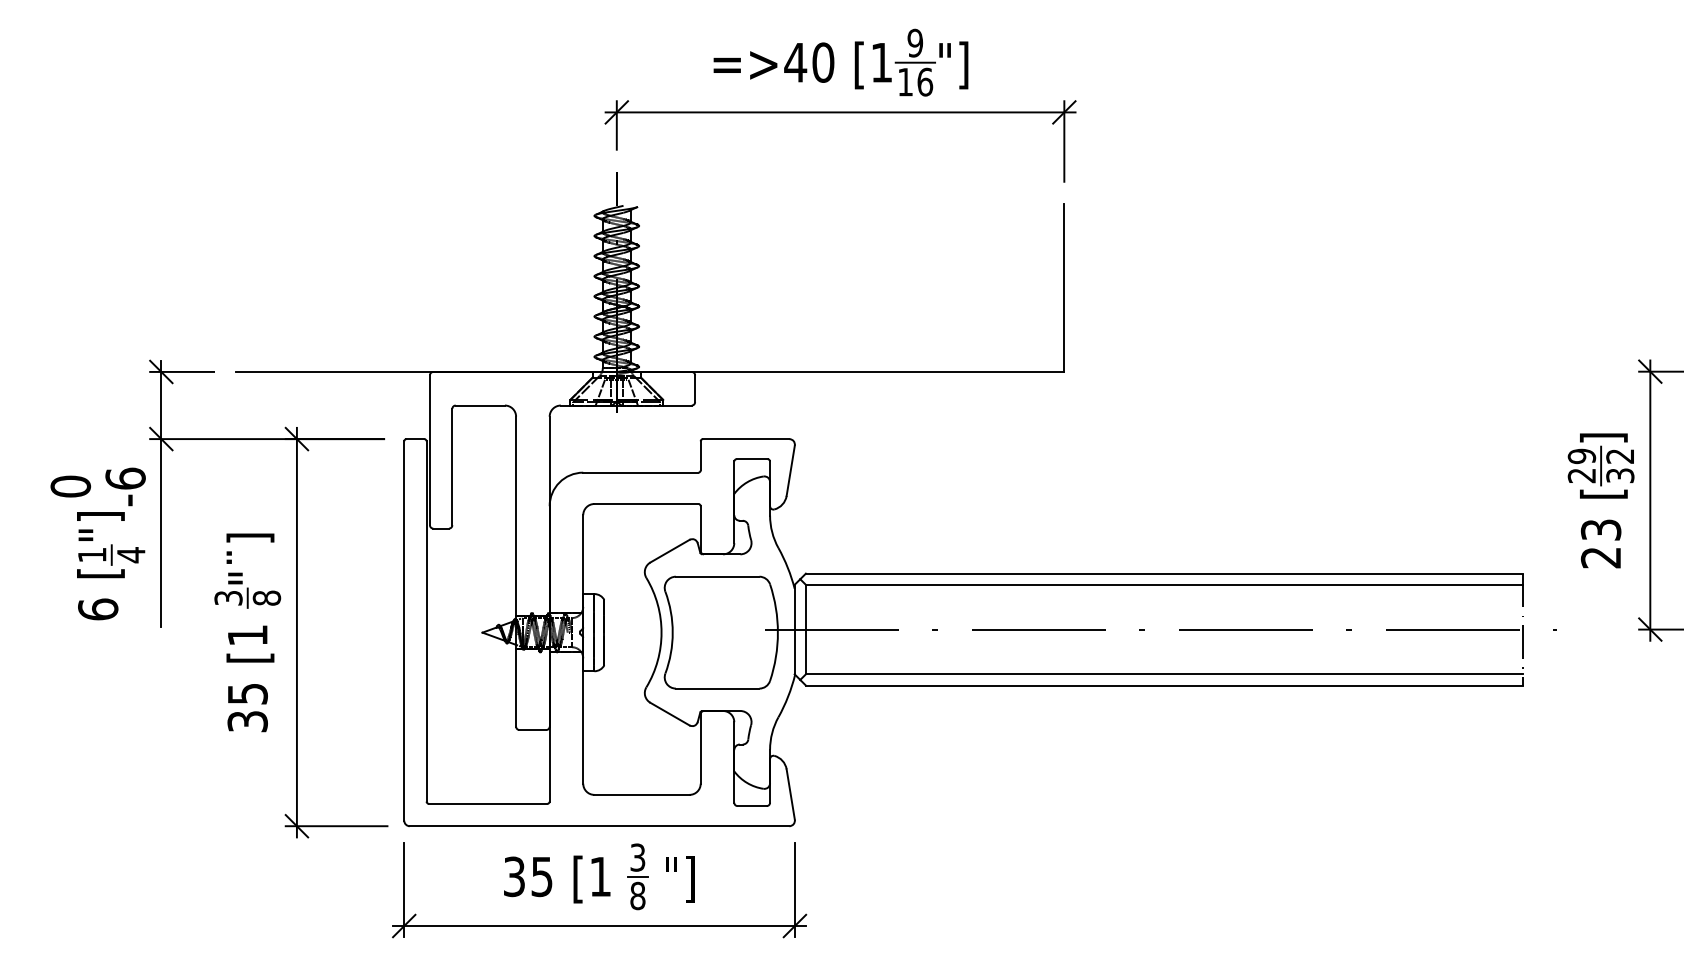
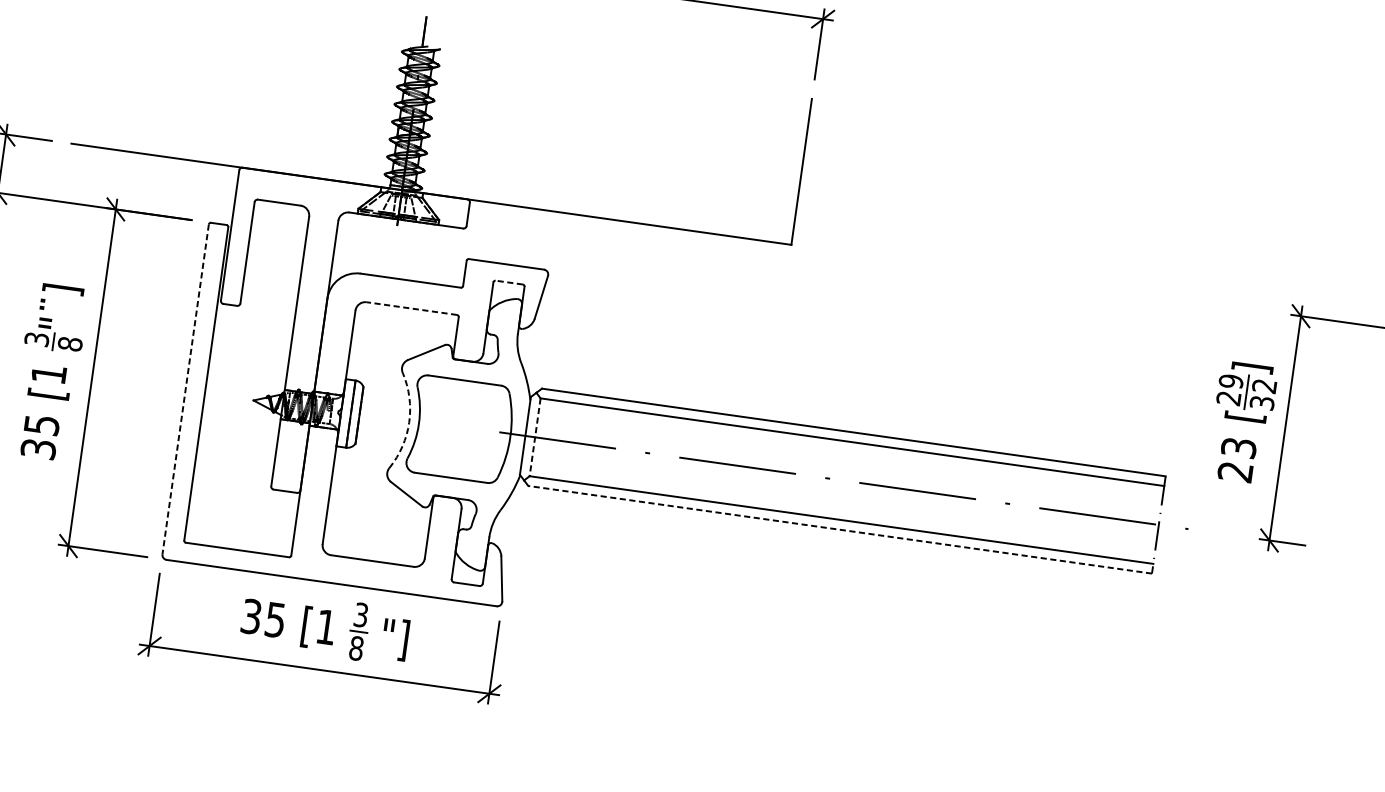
line: (752, 459) -> (509, 282), solid -> dashed
line: (645, 504) -> (410, 308), solid -> dashed
line: (805, 629) -> (534, 437), solid -> dashed
line: (404, 630) -> (185, 389), solid -> dashed
arc: (661, 632) -> (409, 422), solid -> dashed
line: (1164, 685) -> (840, 529), solid -> dashed

